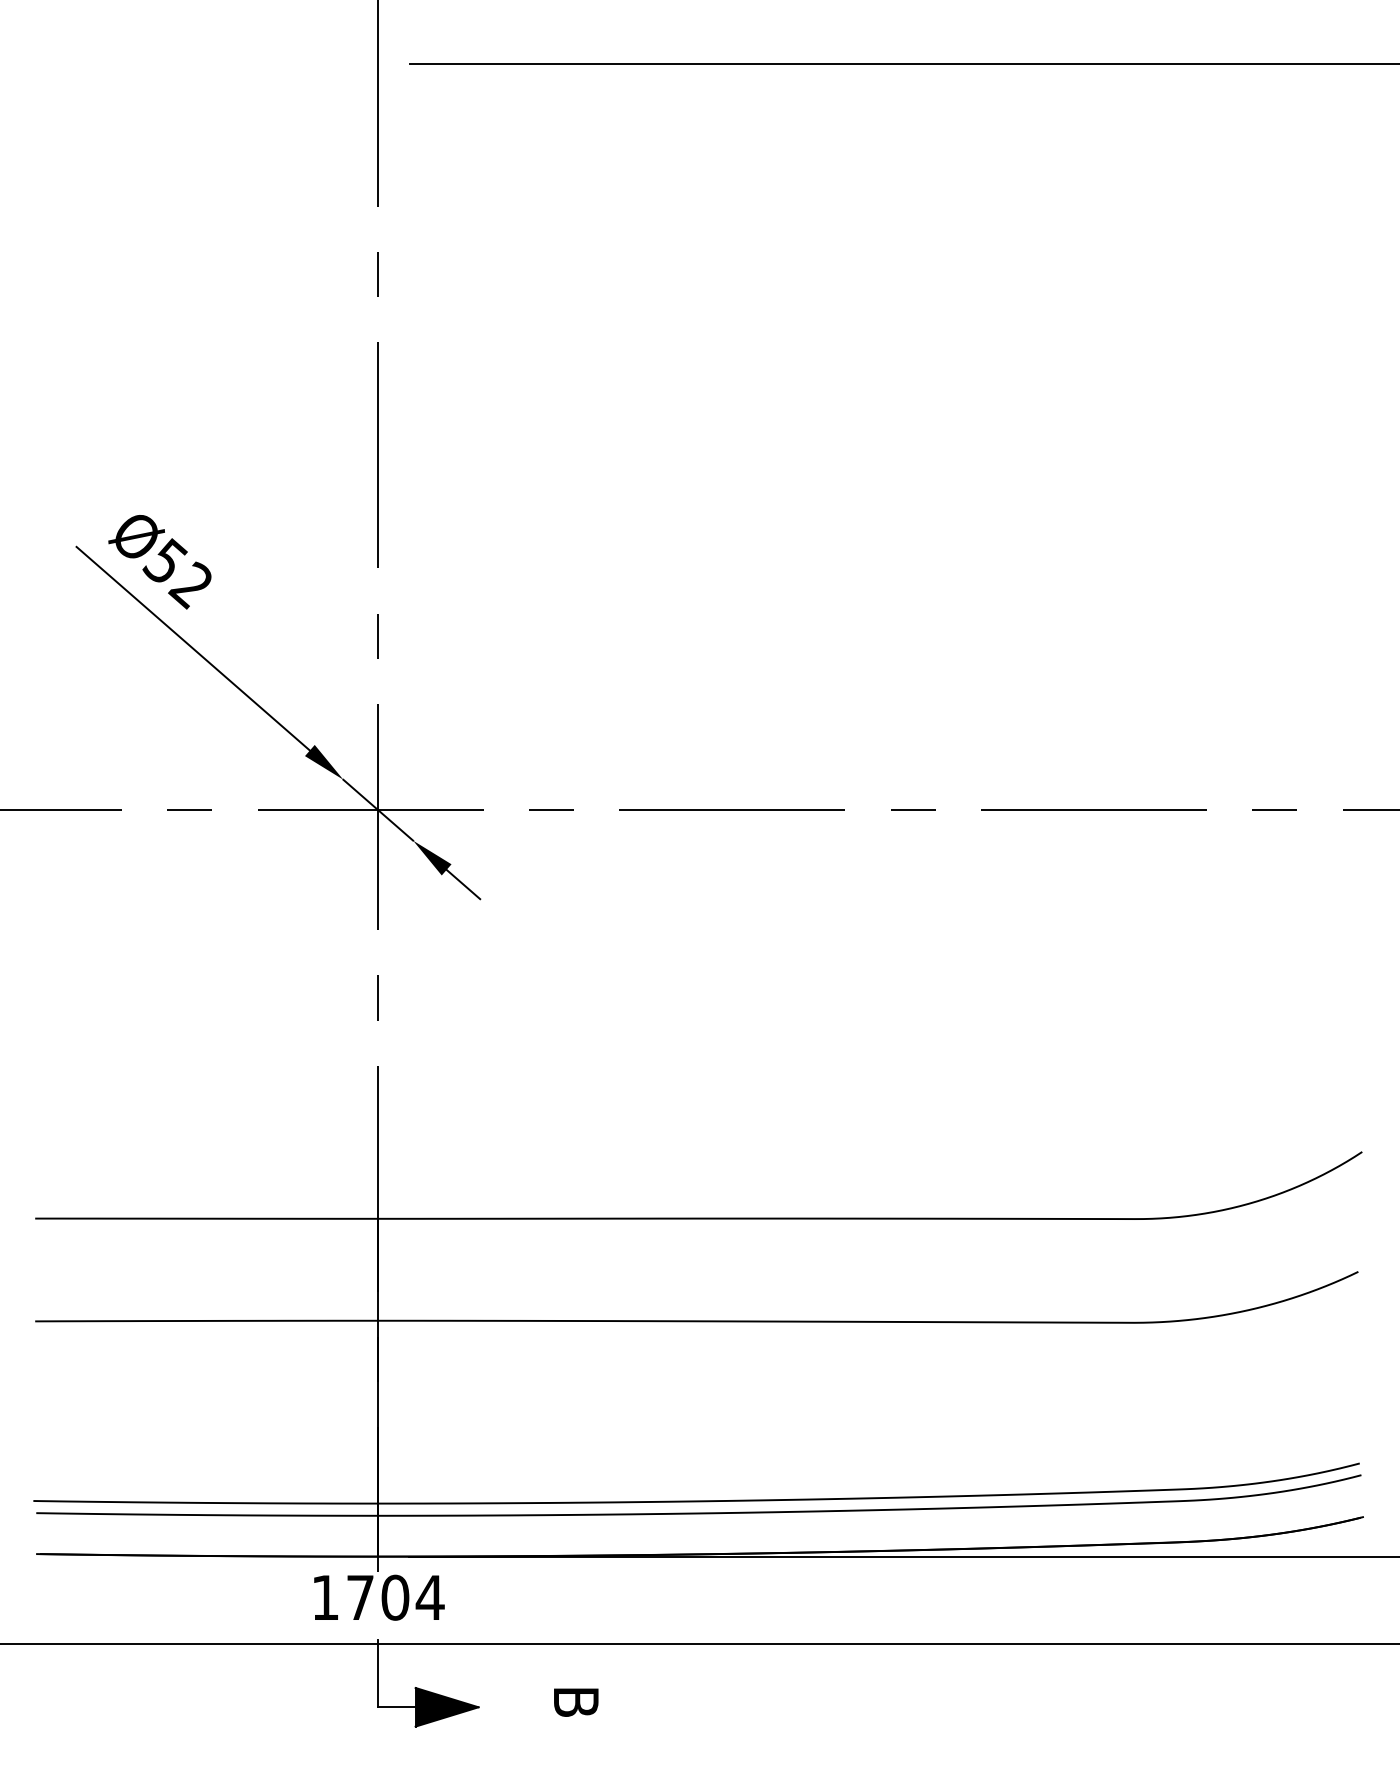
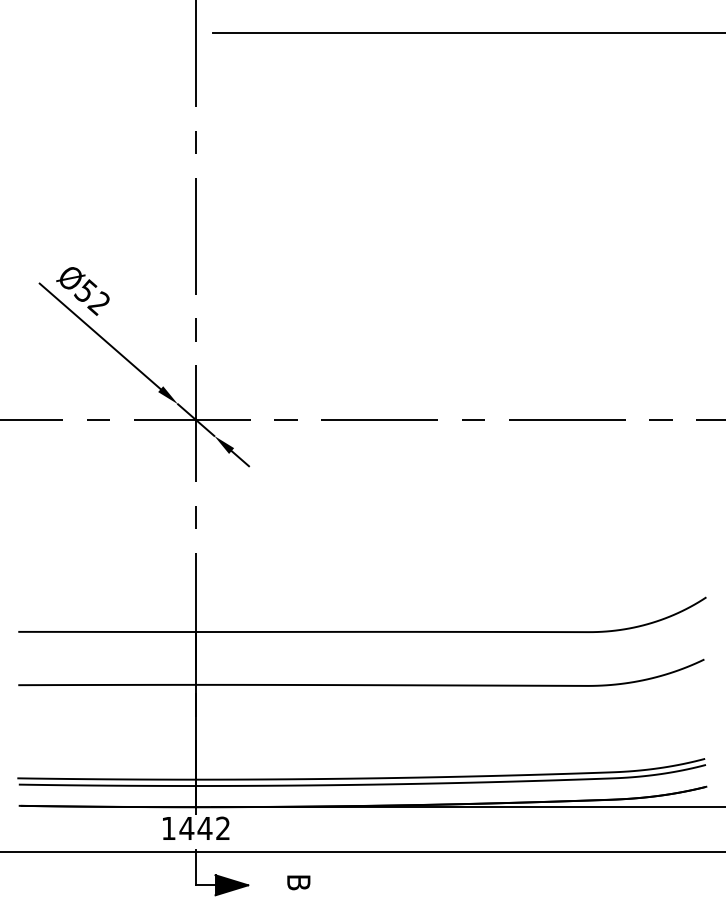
text: (394, 1597) -> (204, 828), 1704 -> 1442

